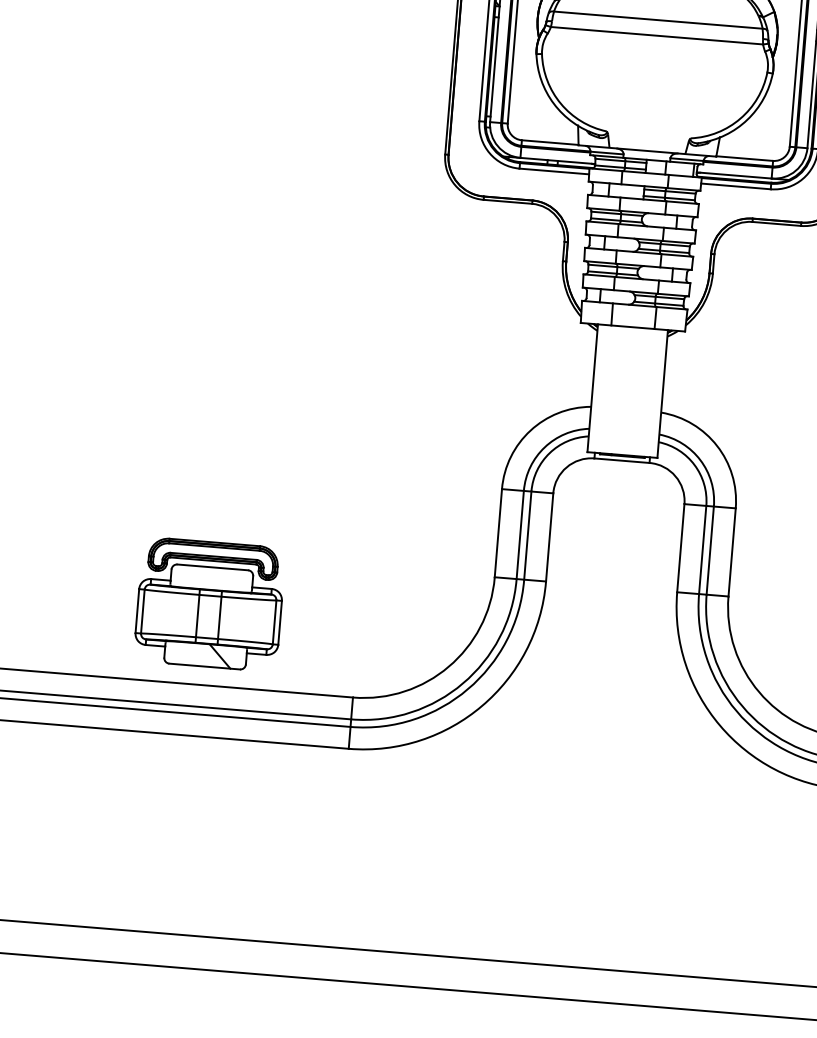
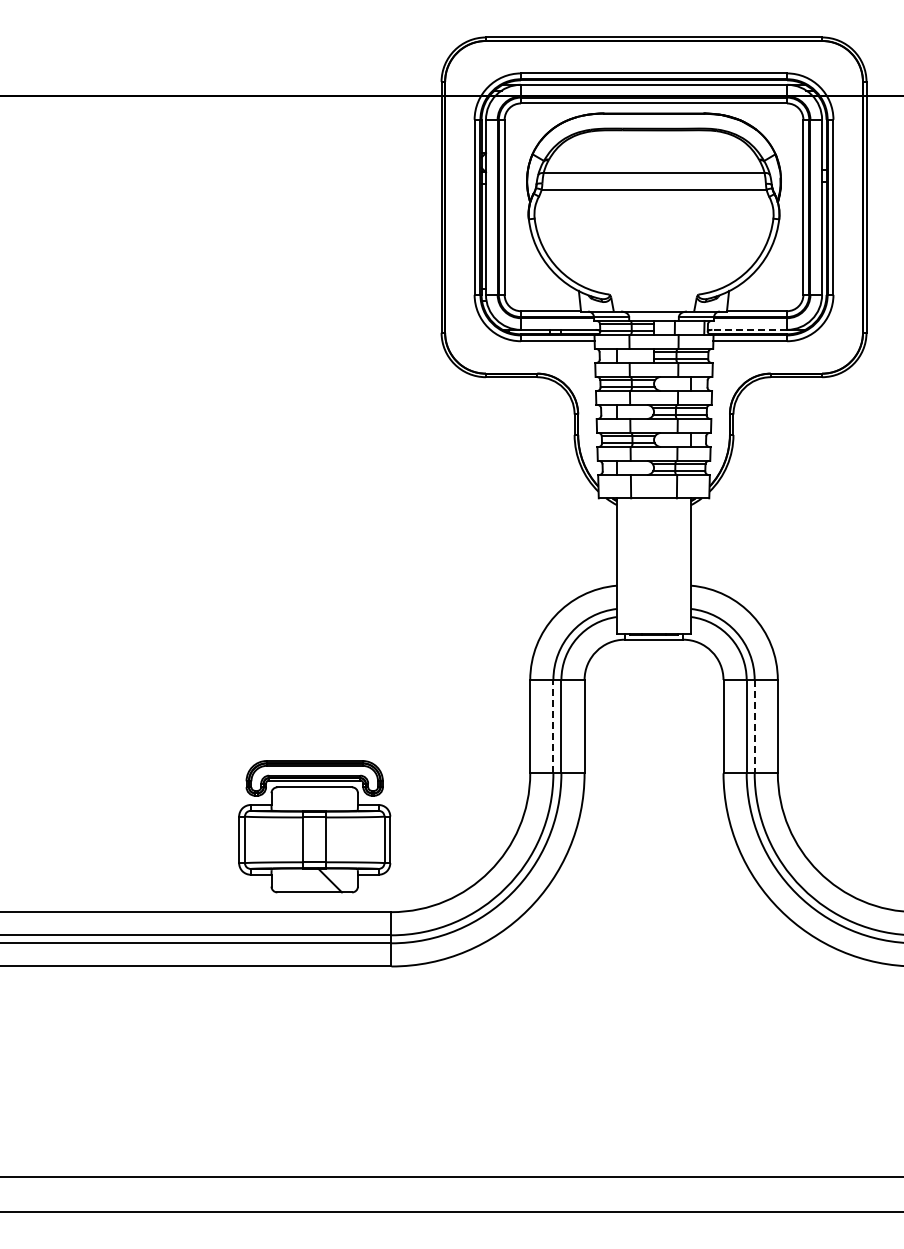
line: (734, 175) -> (747, 329), solid -> dashed
line: (520, 534) -> (553, 726), solid -> dashed
line: (710, 550) -> (754, 726), solid -> dashed
part: (209, 604) -> (314, 826), moved

